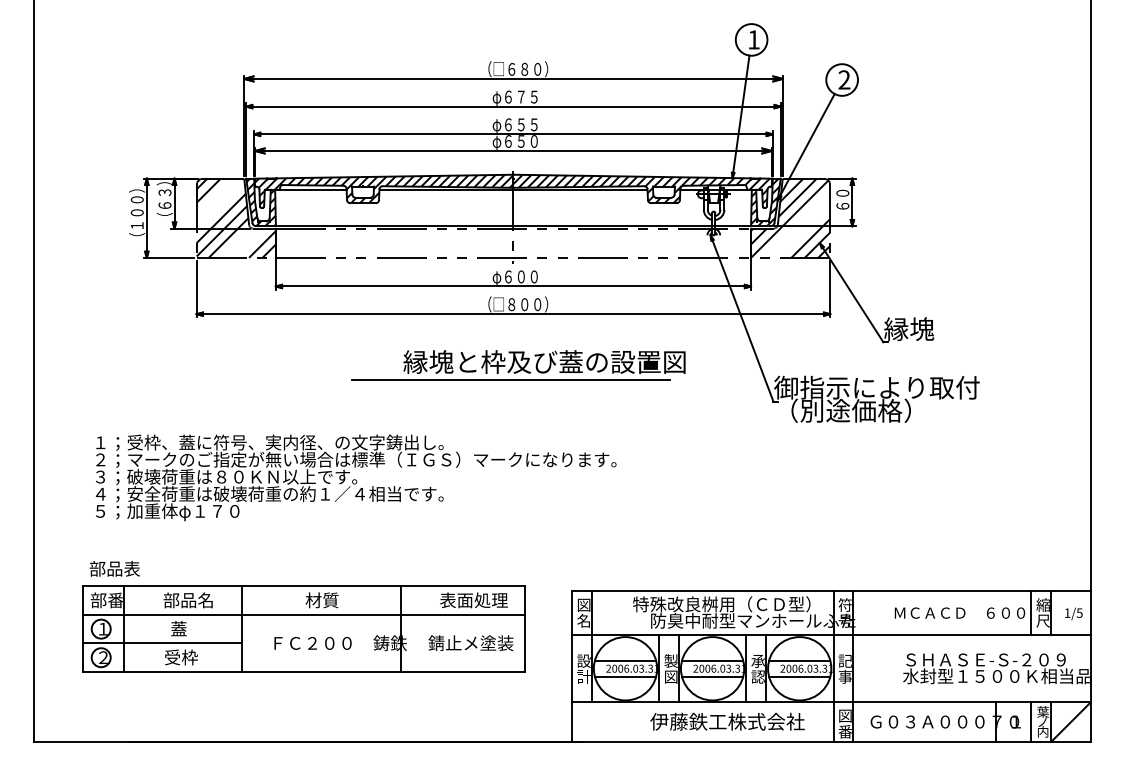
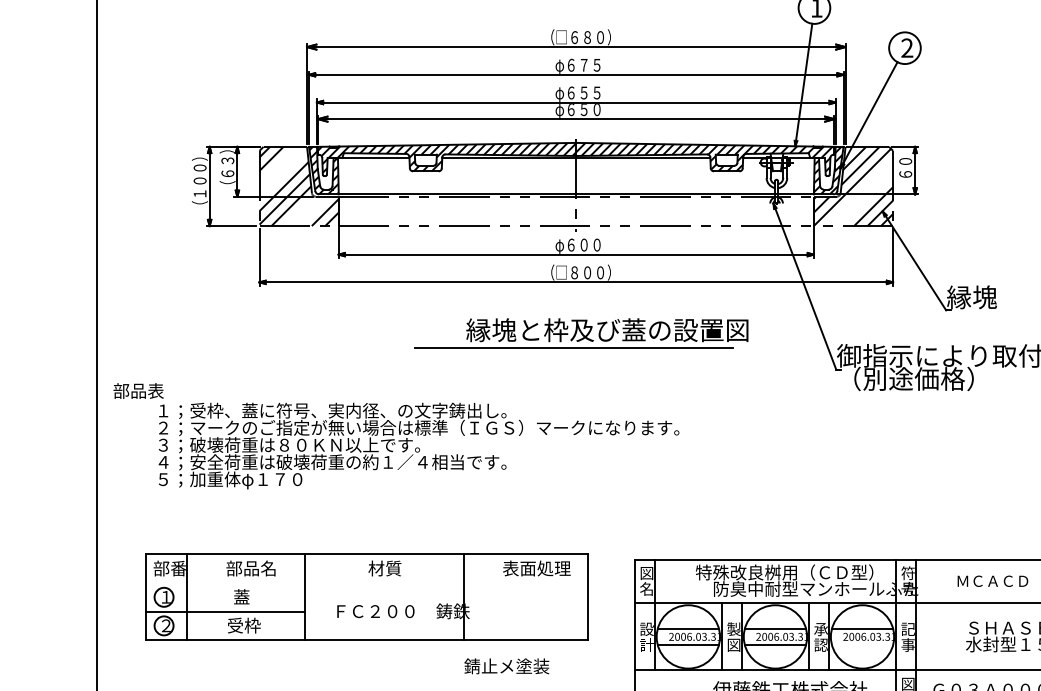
text: (114, 568) -> (138, 390), moved
line: (303, 614) -> (366, 582), removed
text: (470, 643) -> (506, 666), moved
line: (799, 676) -> (862, 644), removed

